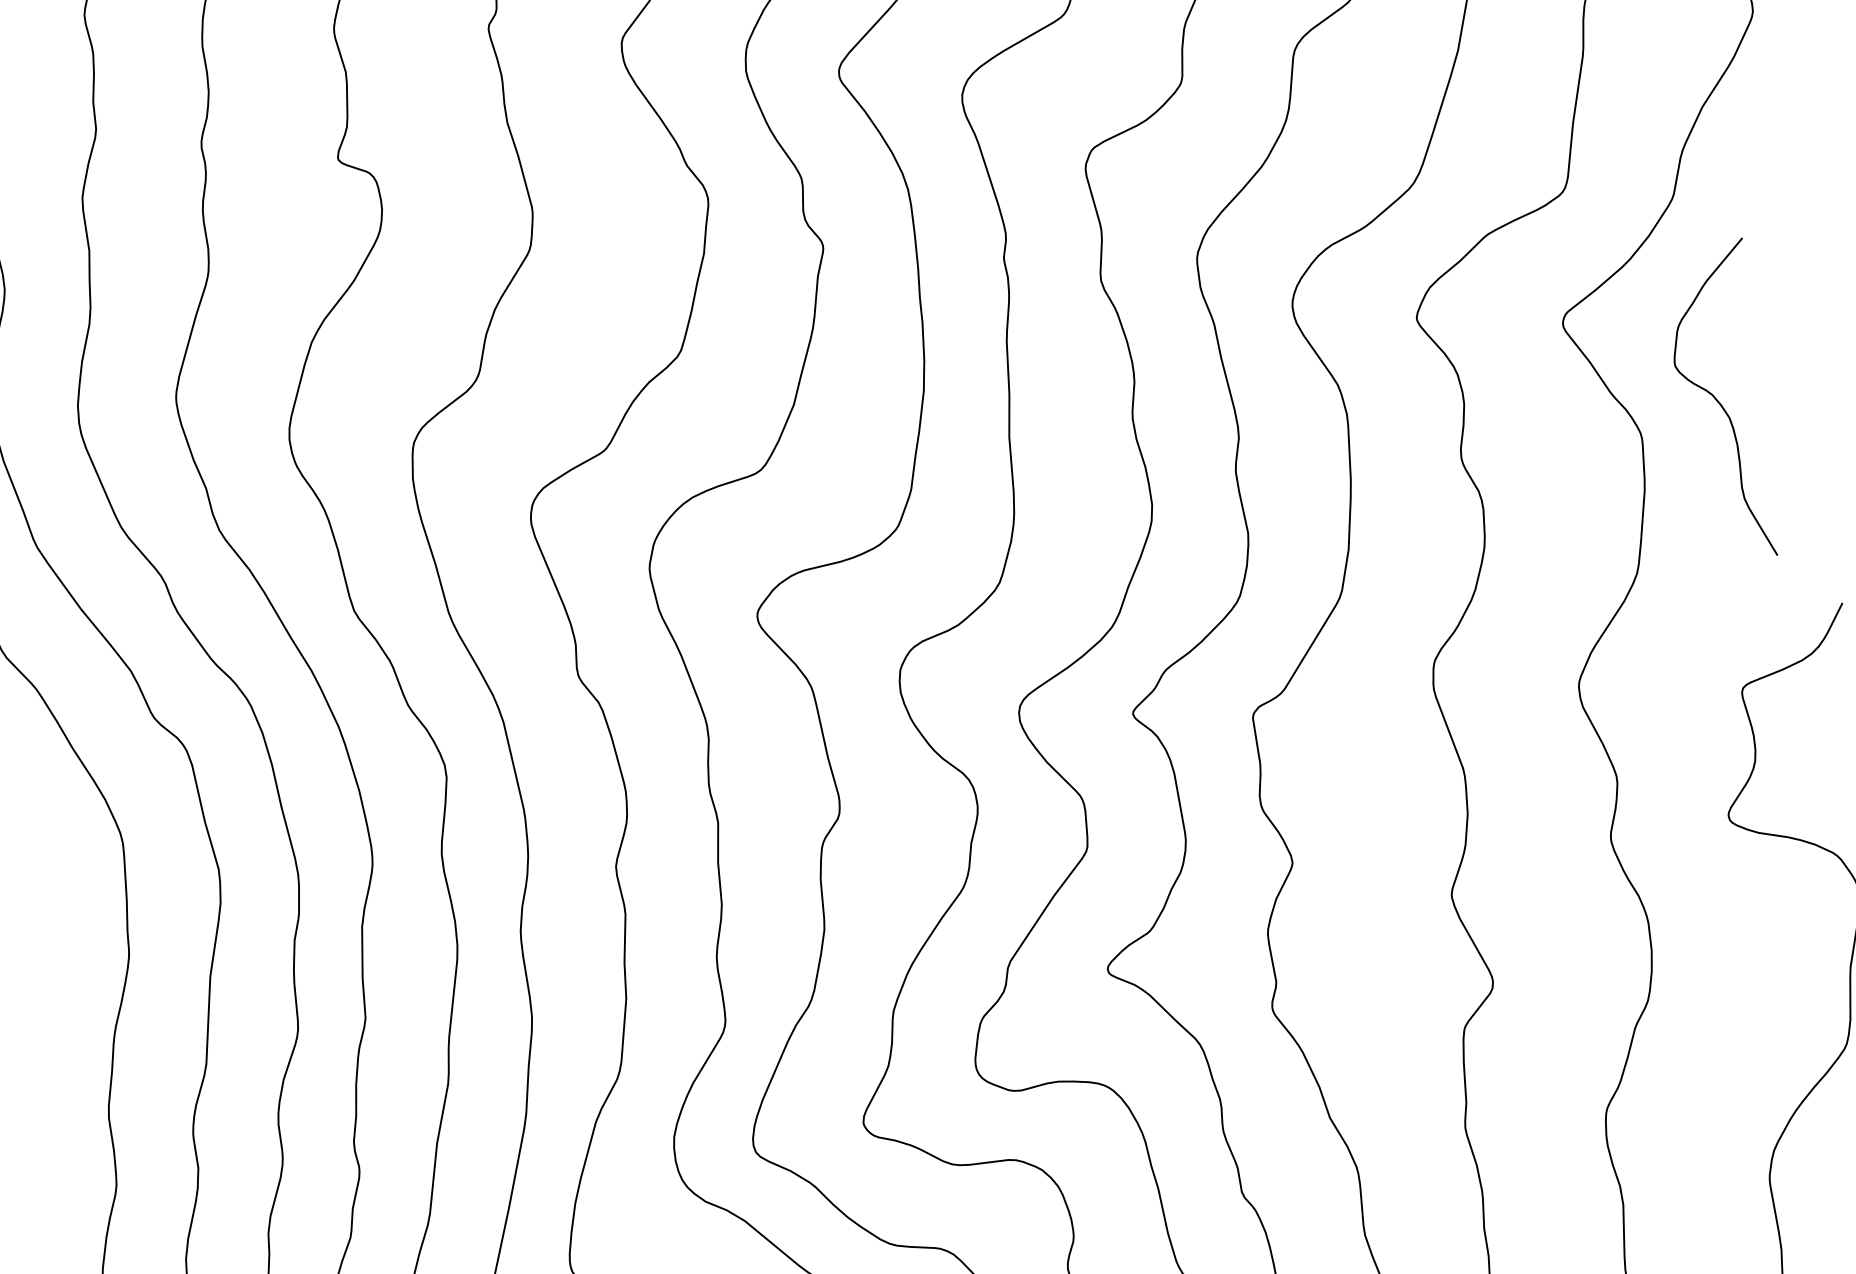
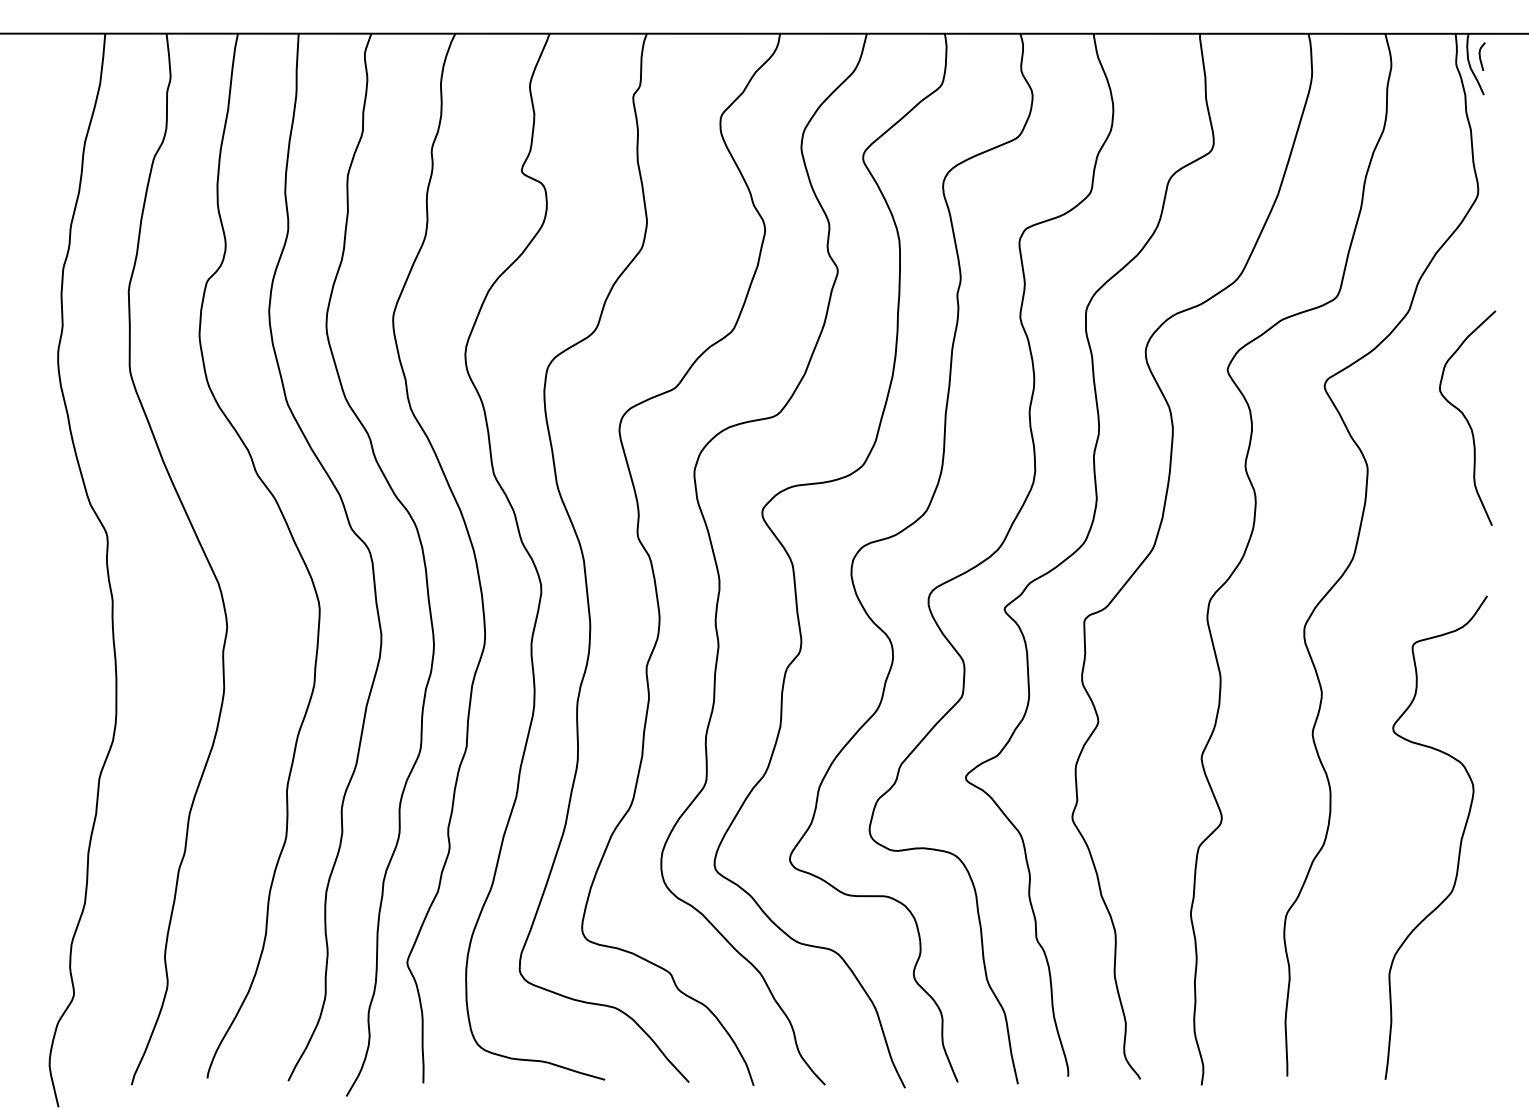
curve: (1719, 400) -> (1466, 417), moved

